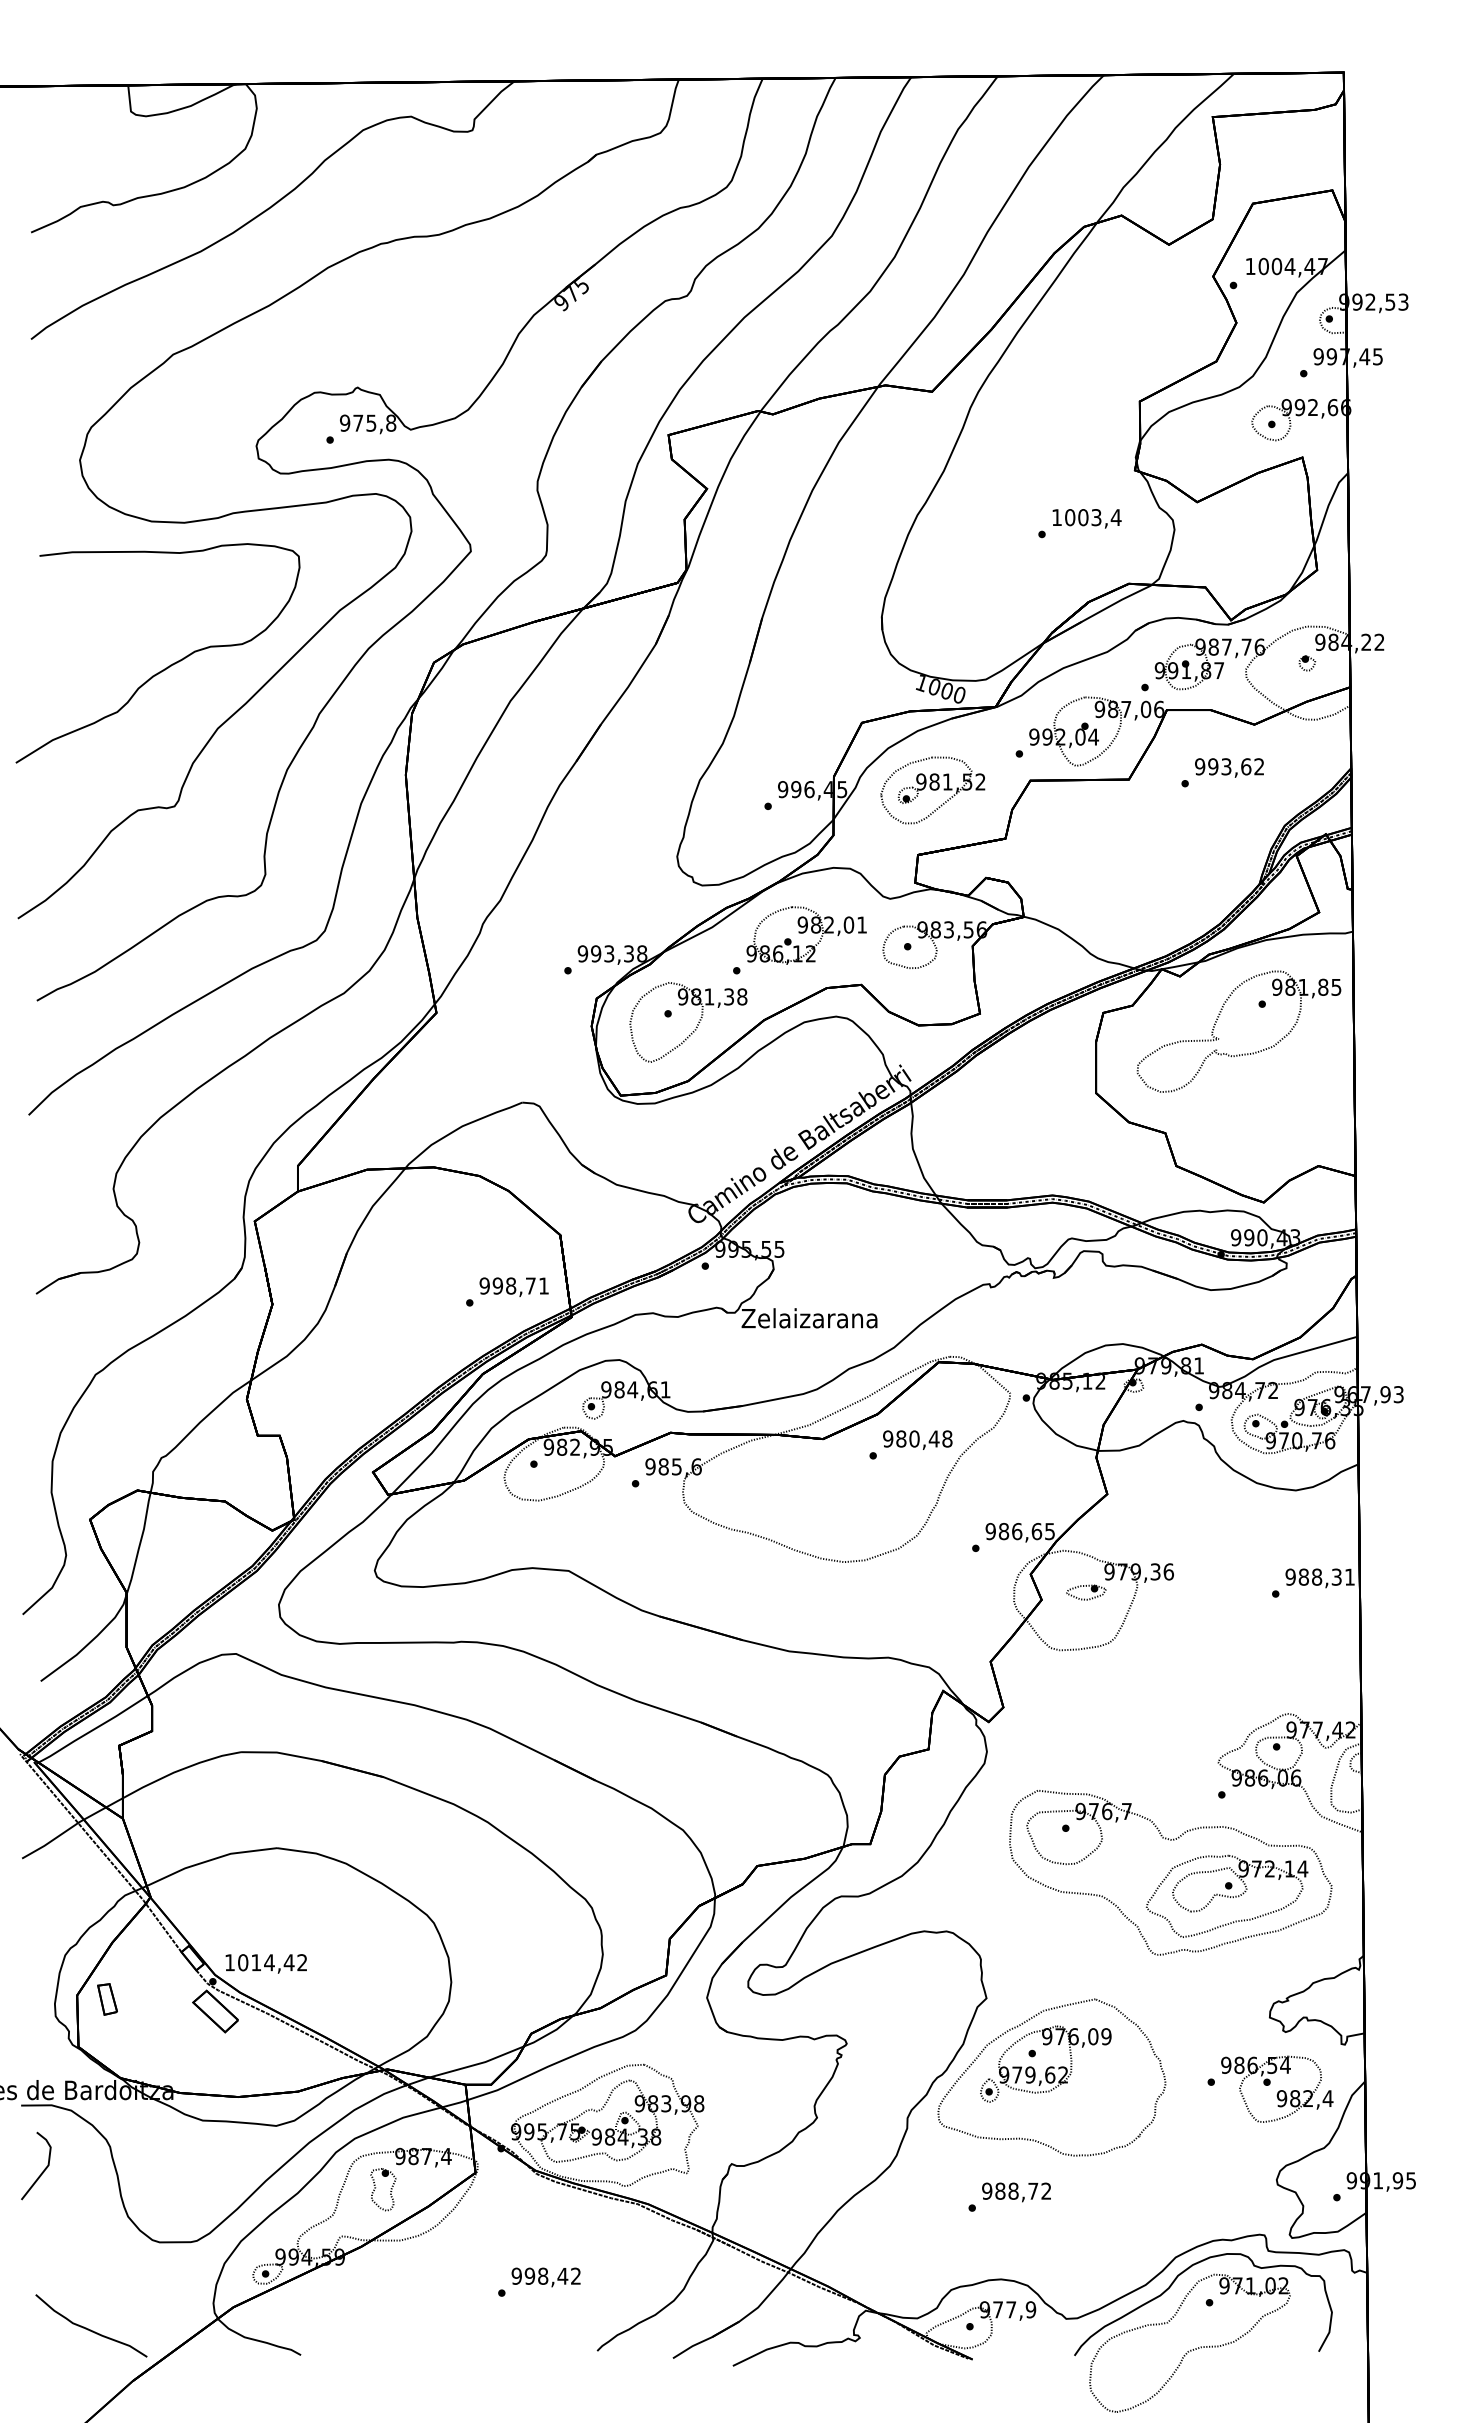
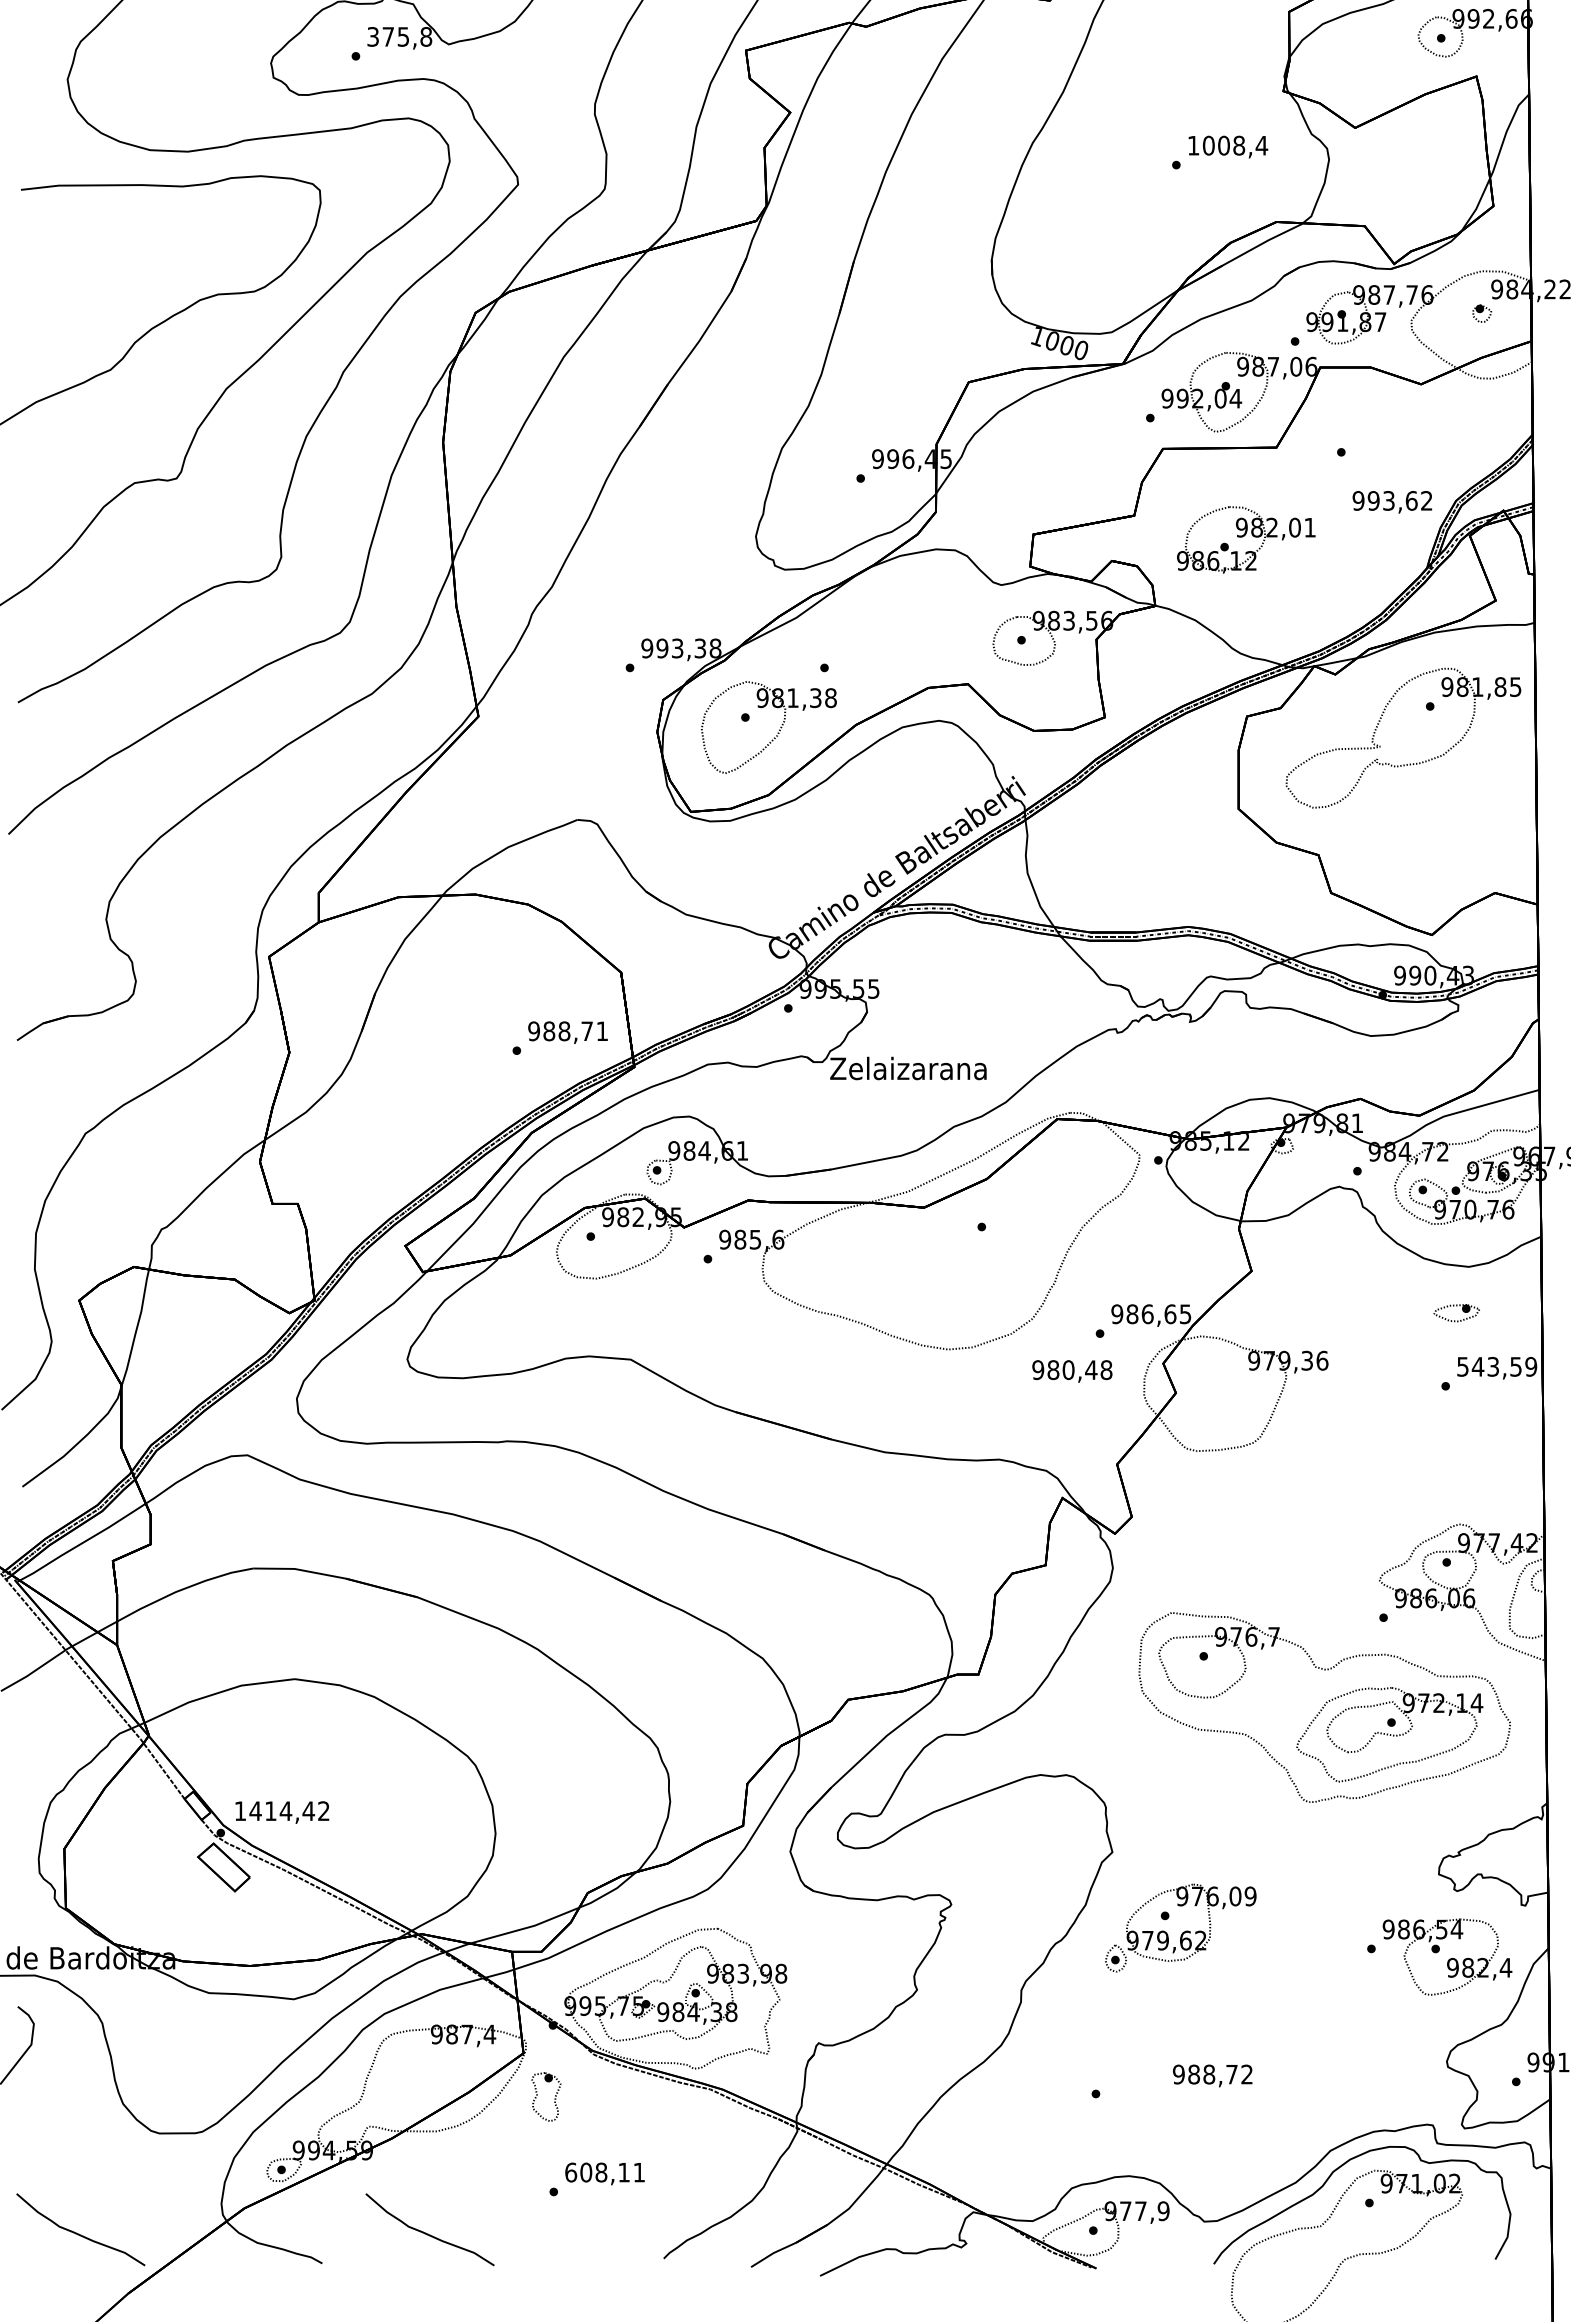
text: (345, 422) -> (373, 36), 975,8 -> 375,8
text: (1096, 517) -> (1239, 145), 1003,4 -> 1008,4
text: (1229, 767) -> (1392, 501), moved
part: (932, 790) -> (1050, 460), removed
part: (806, 935) -> (1246, 539), moved
text: (497, 1285) -> (548, 1030), 998,71 -> 988,71
text: (917, 1439) -> (1072, 1370), moved
text: (1320, 1576) -> (1497, 1366), 988,31 -> 543,59
part: (1086, 1592) -> (1456, 1313), moved
text: (242, 1962) -> (254, 1810), 1014,42 -> 1414,42
part: (107, 1999) -> (99, 1853), removed
part: (1018, 2027) -> (1149, 1885), removed
part: (390, 2188) -> (554, 2095), moved
text: (1016, 2192) -> (1212, 2076), moved
text: (545, 2275) -> (604, 2171), 998,42 -> 608,11
curve: (393, 2329) -> (428, 2233), added

